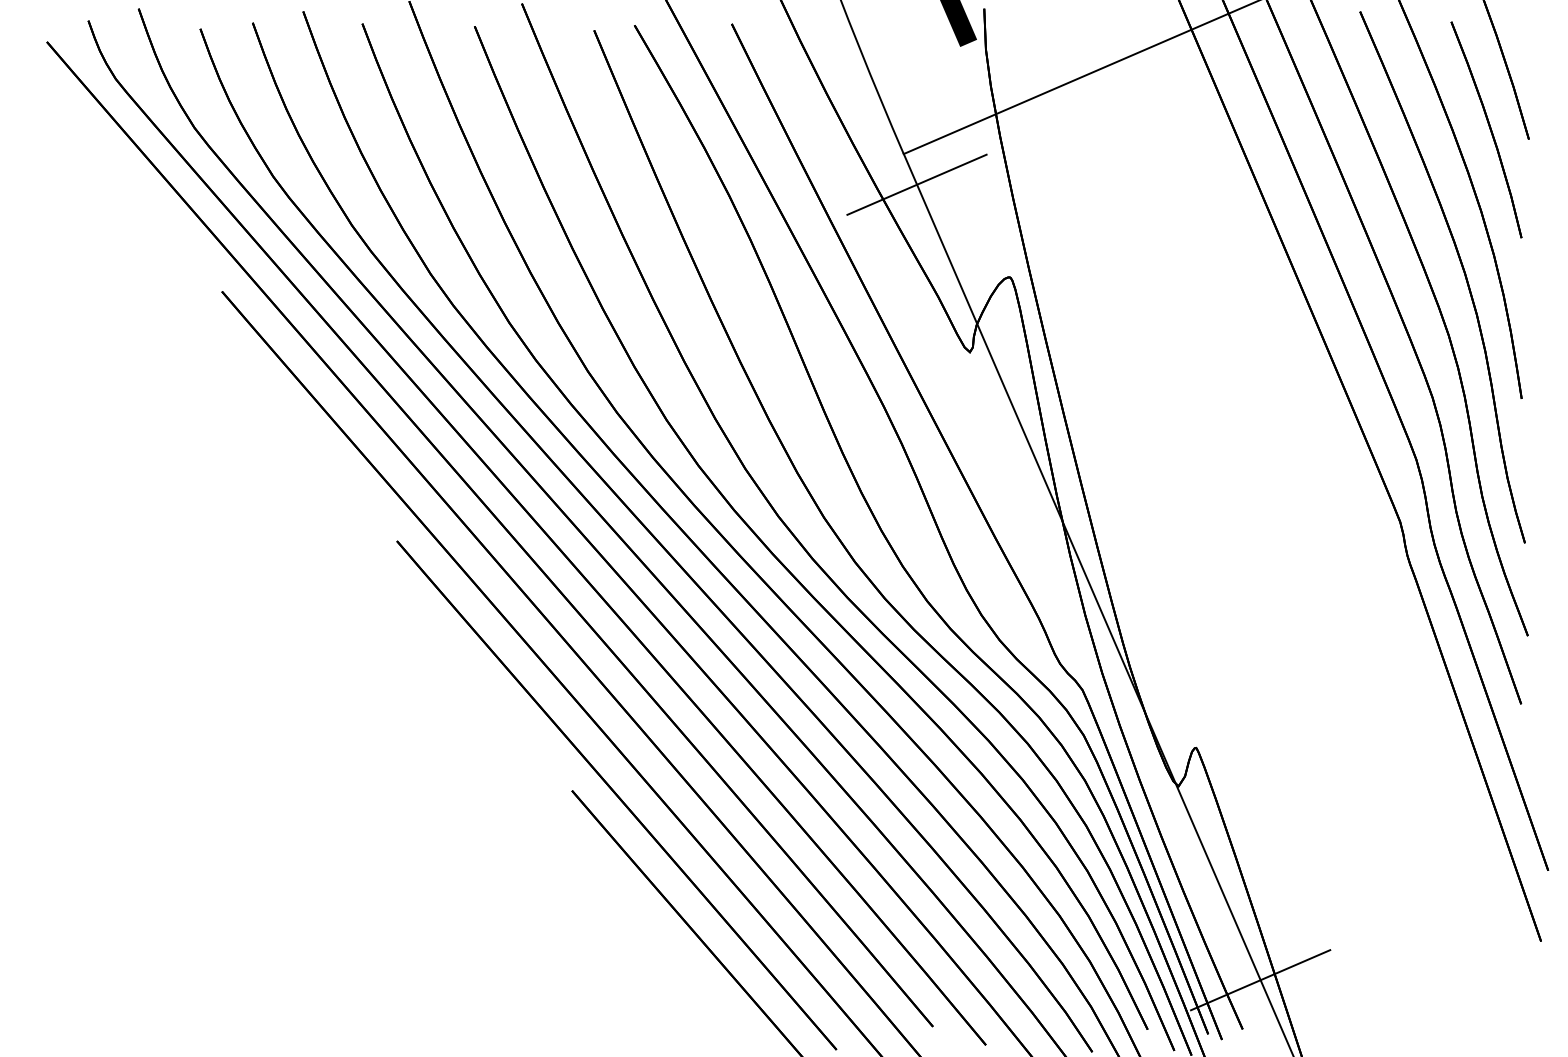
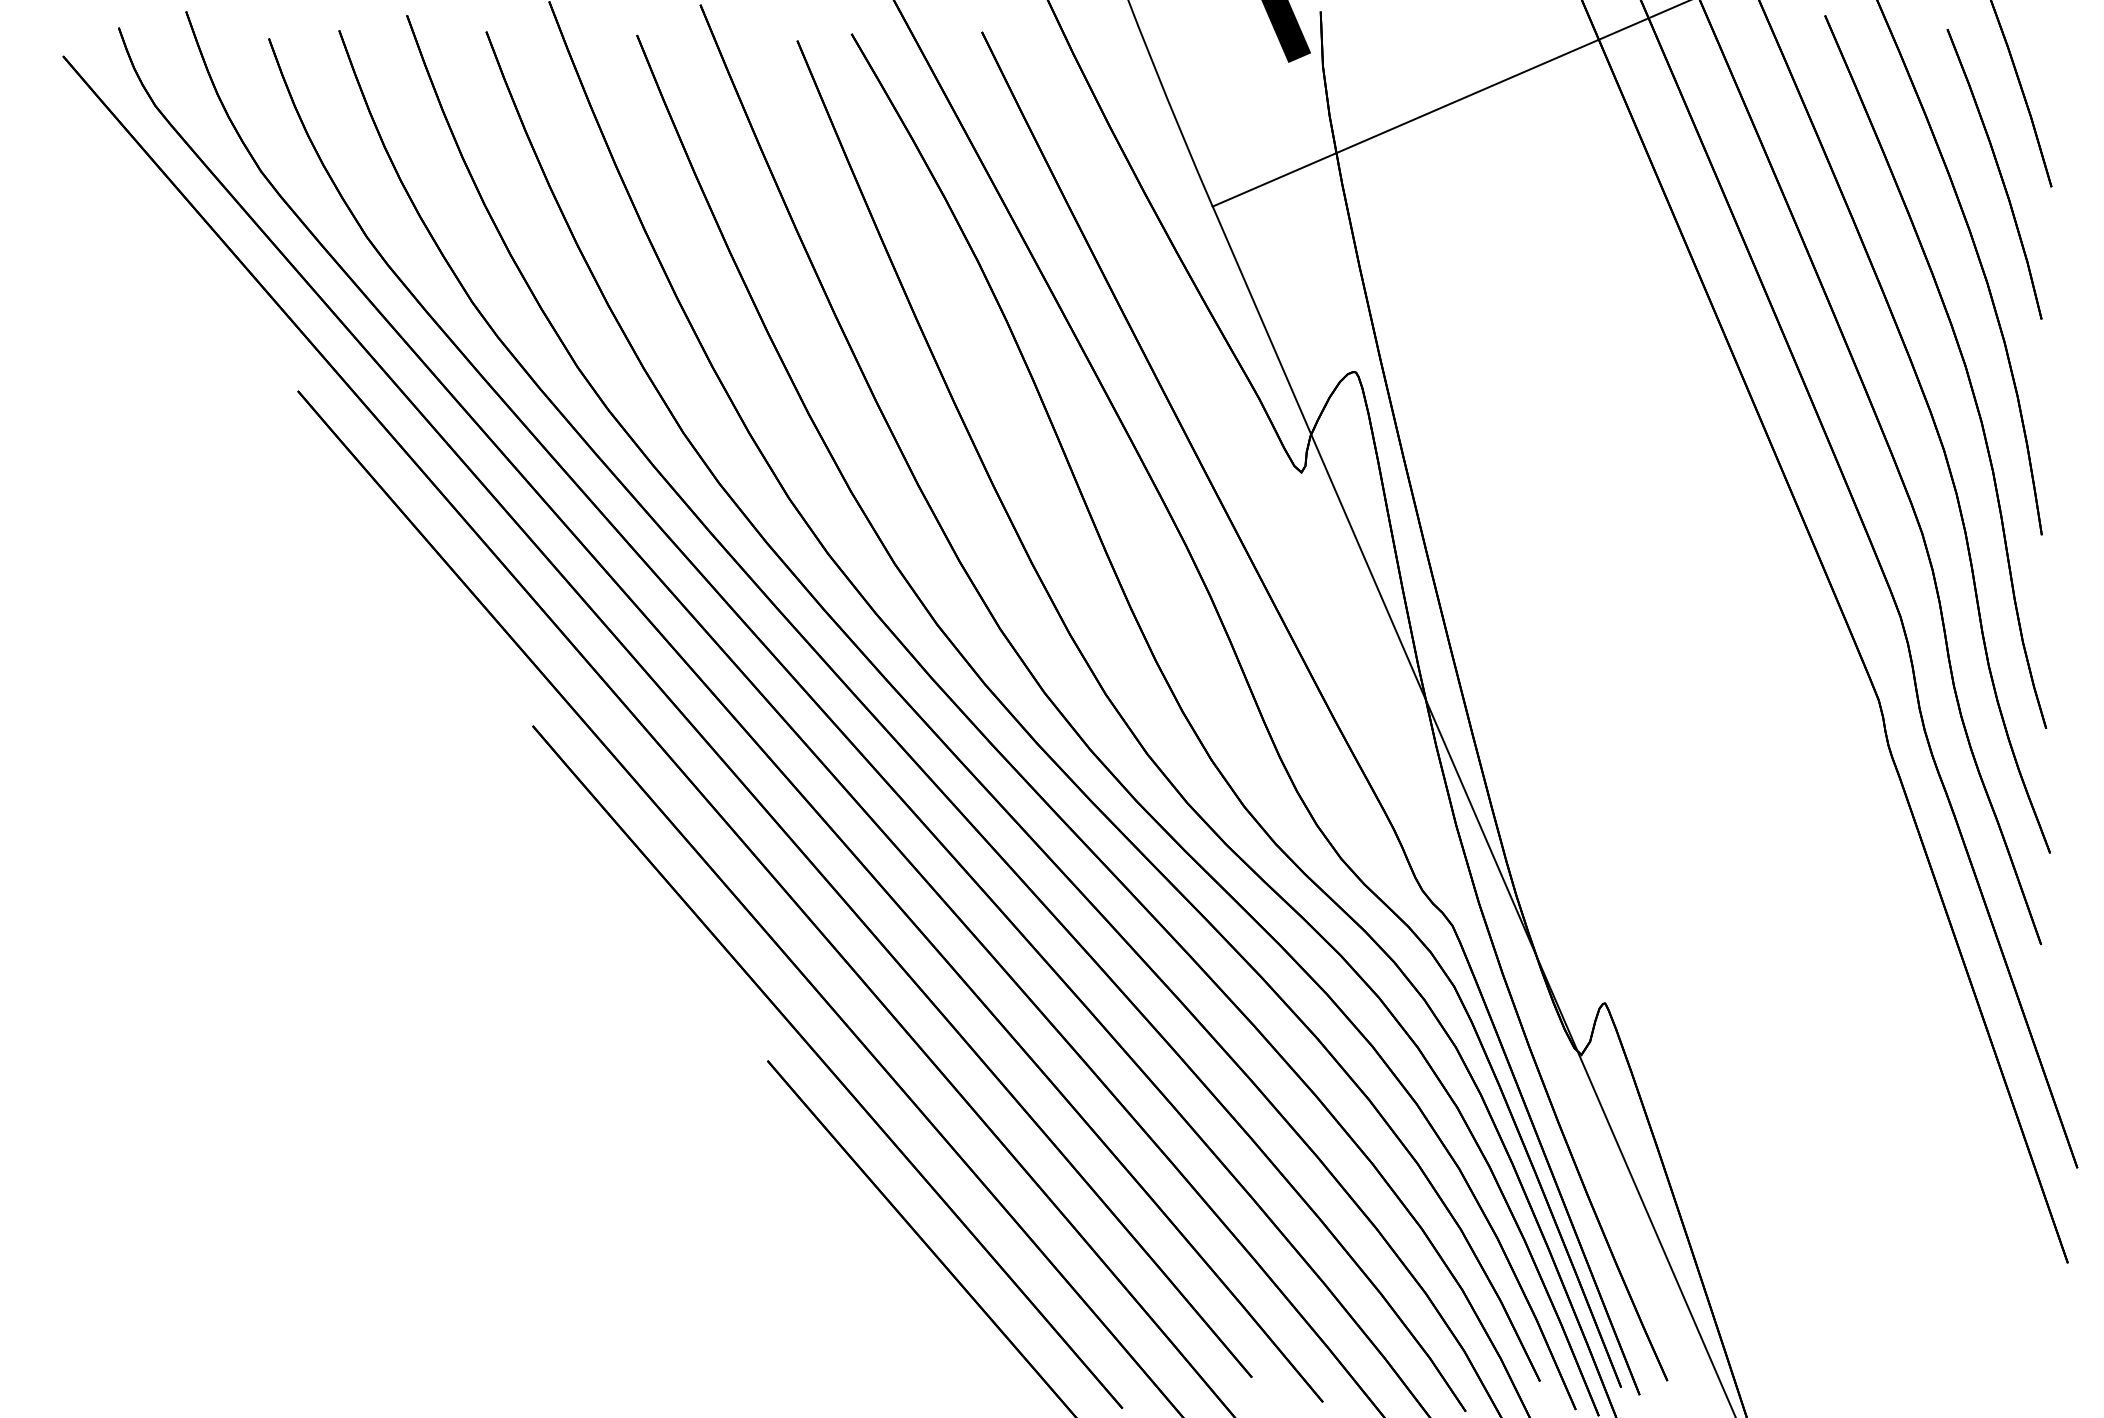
line: (917, 184) -> (1230, 247), removed
line: (1260, 979) -> (1691, 1314), removed

